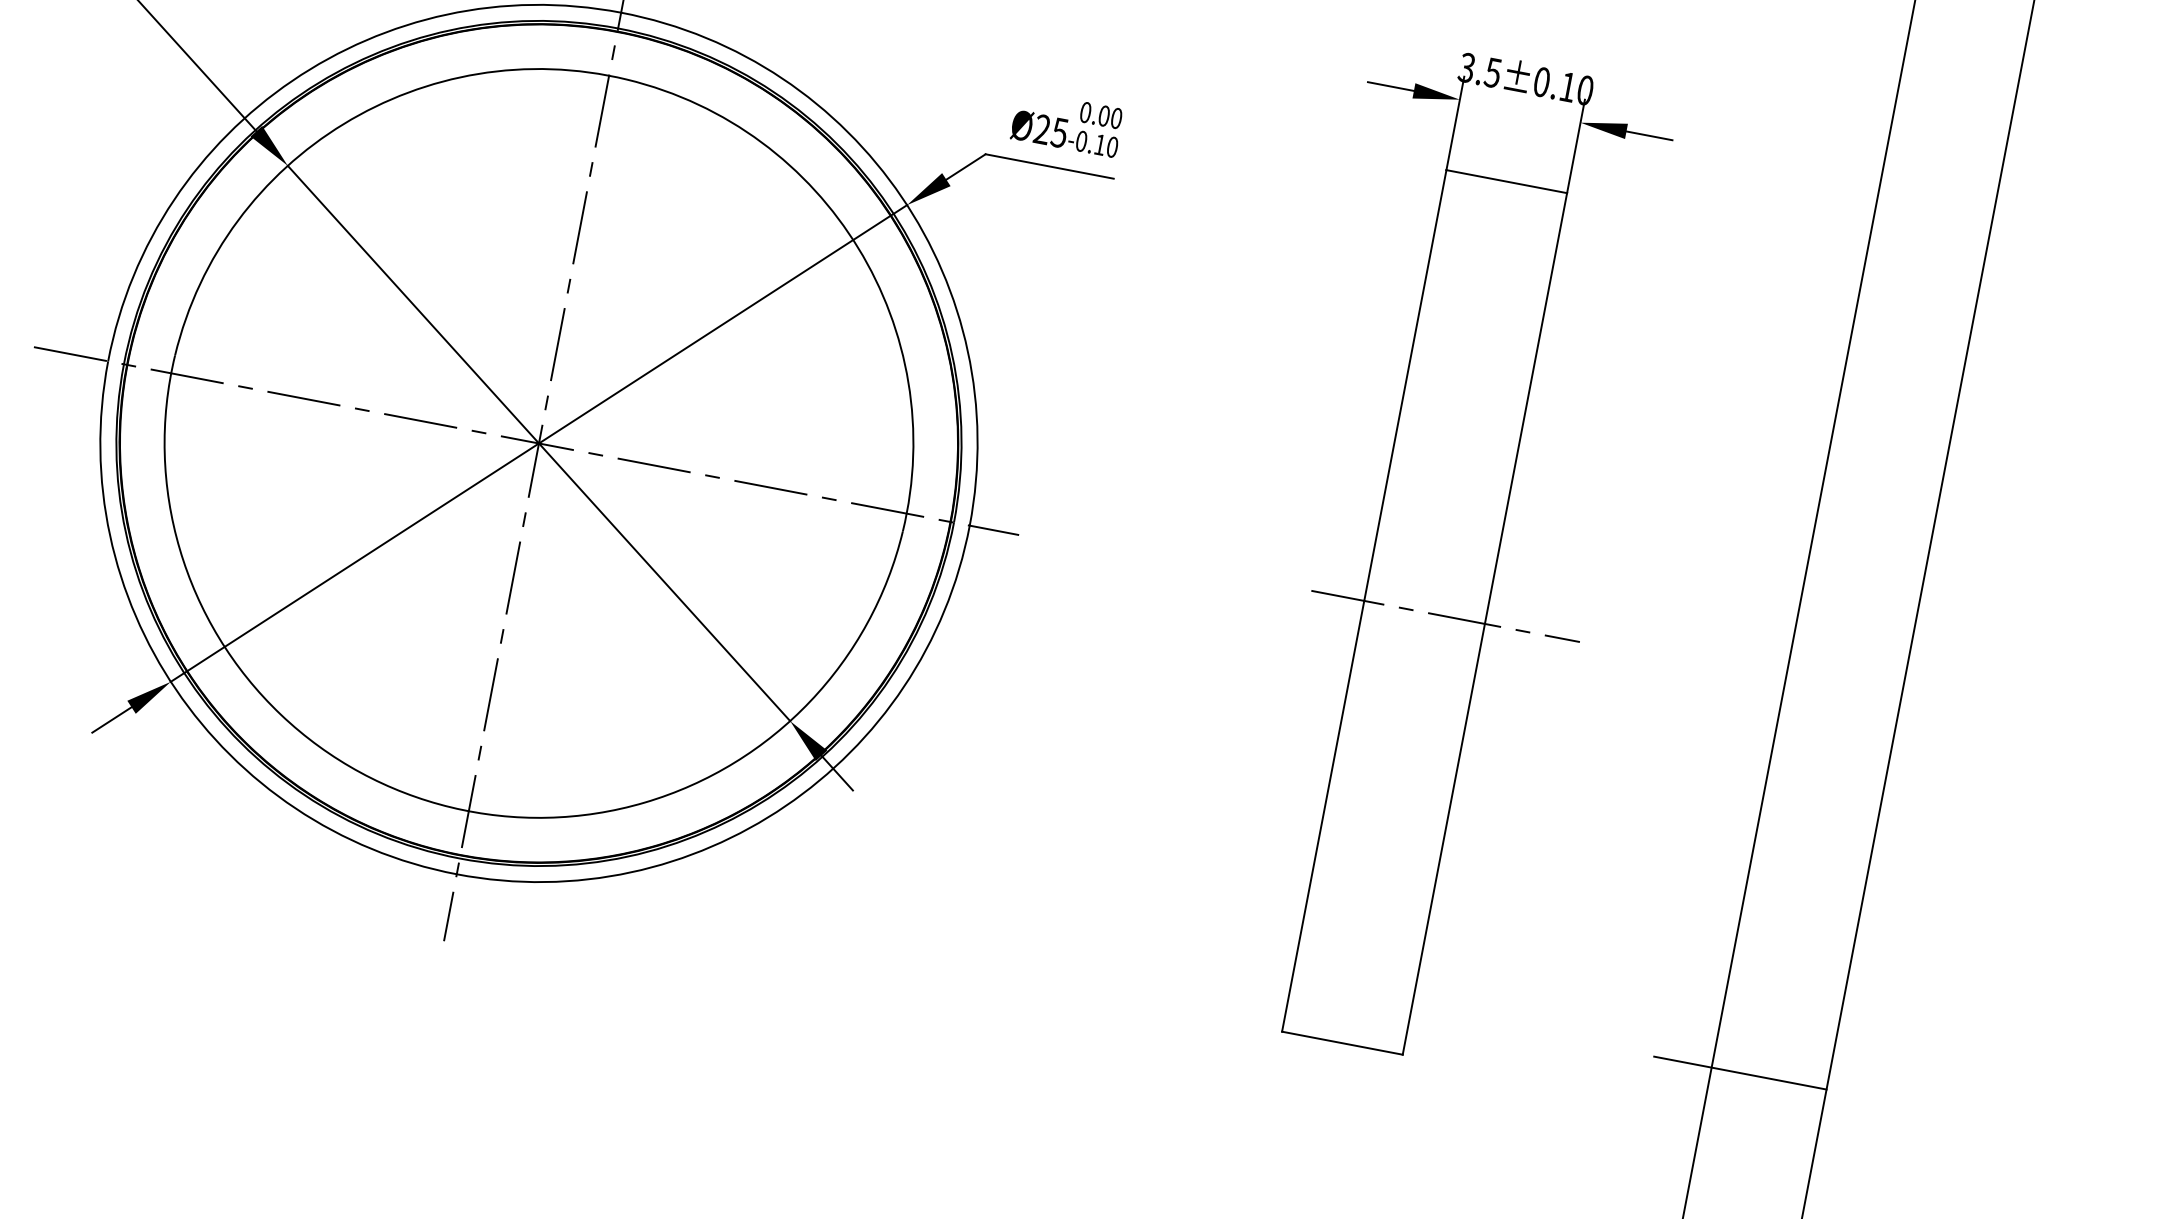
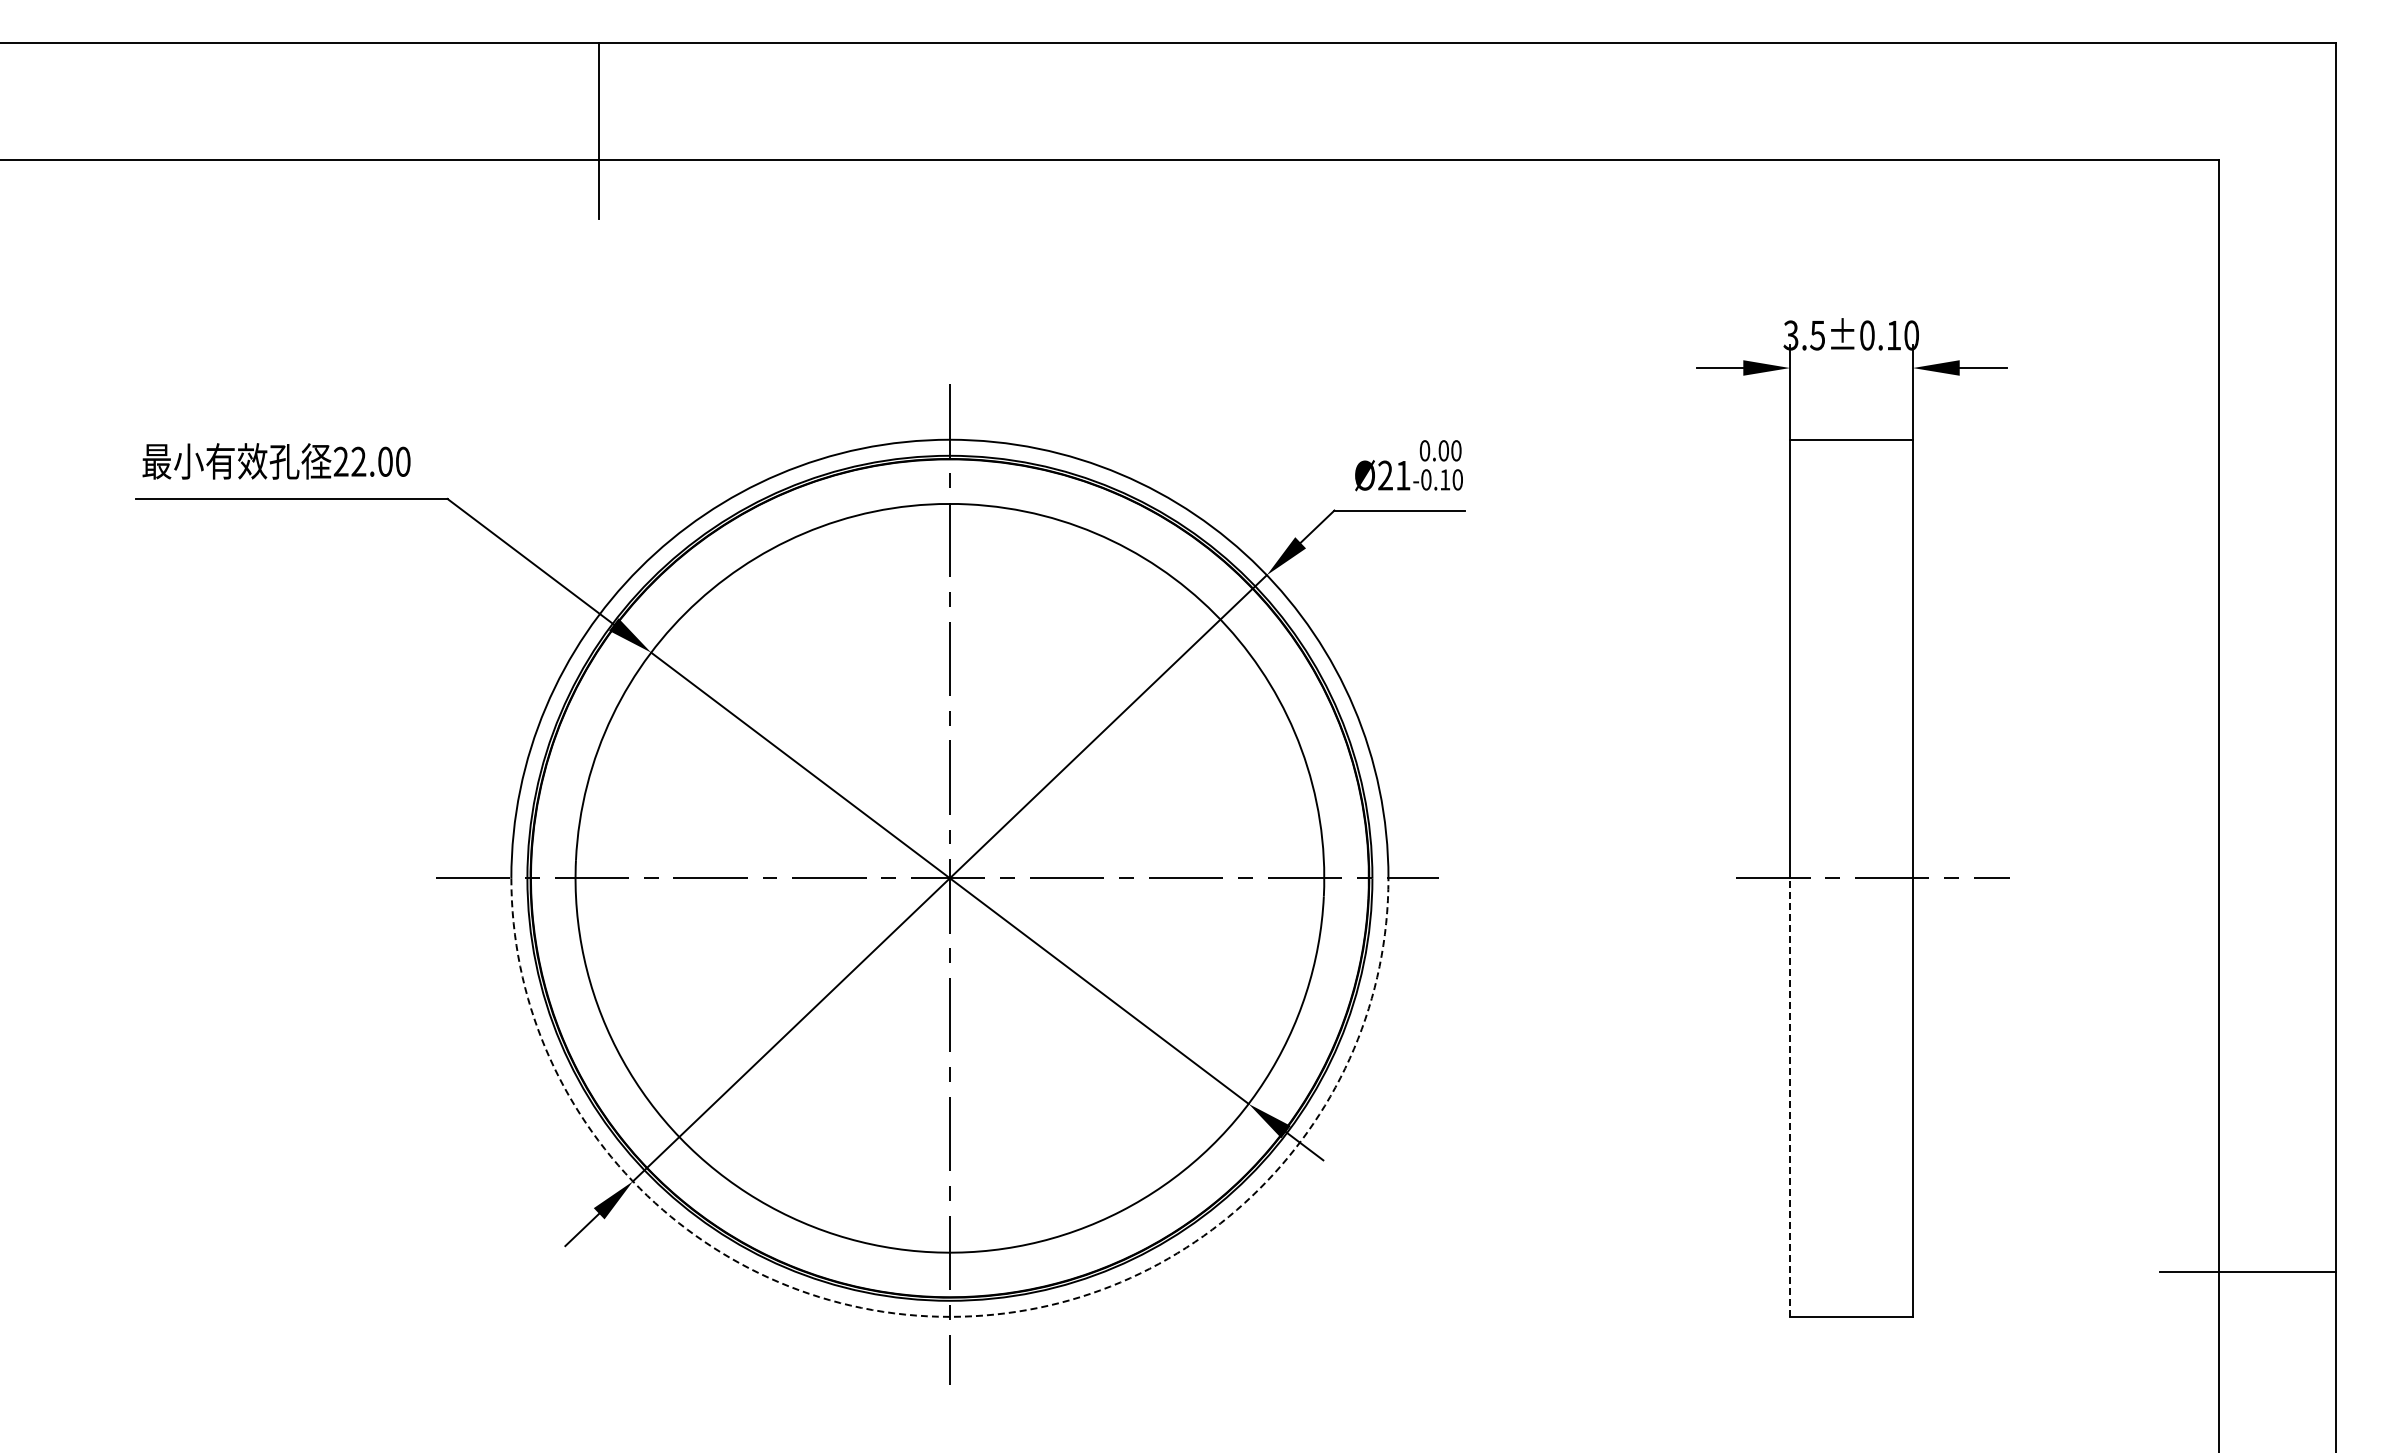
text: (1059, 132) -> (1402, 475), Ø25 -> Ø21
line: (1323, 816) -> (1790, 1097), solid -> dashed
arc: (456, 873) -> (949, 1316), solid -> dashed

